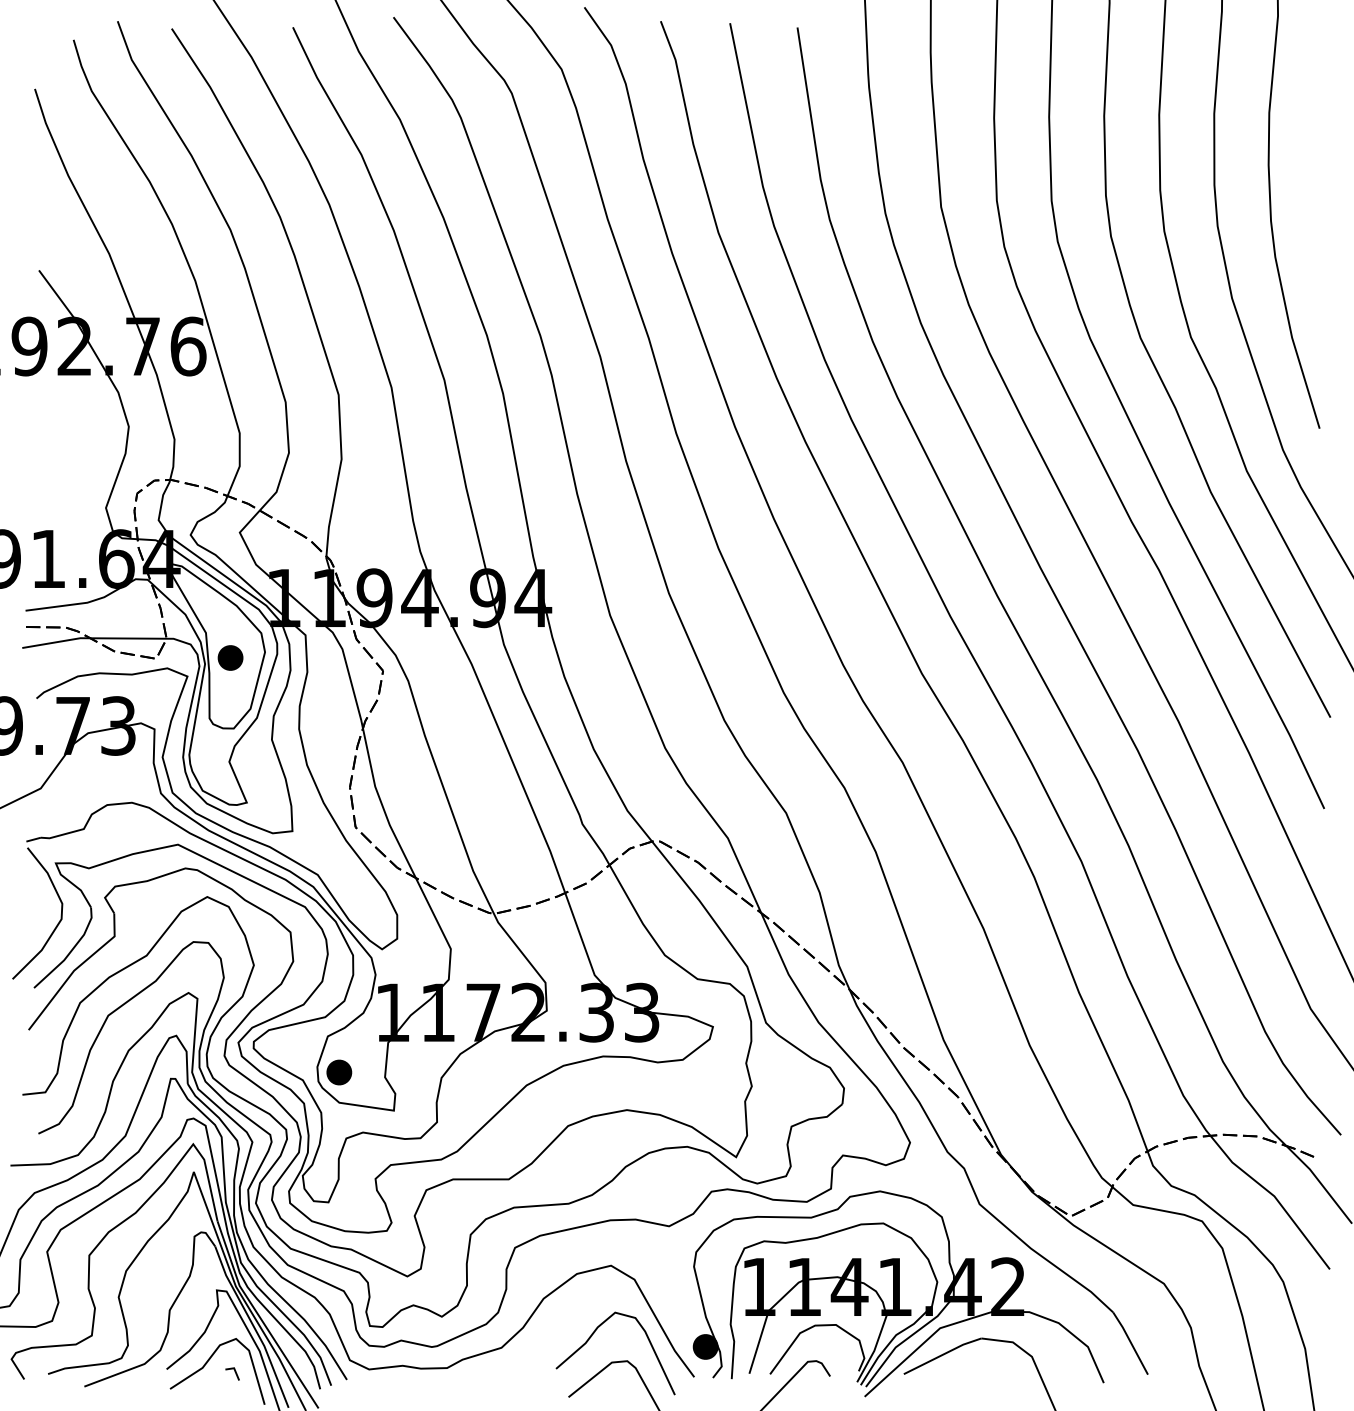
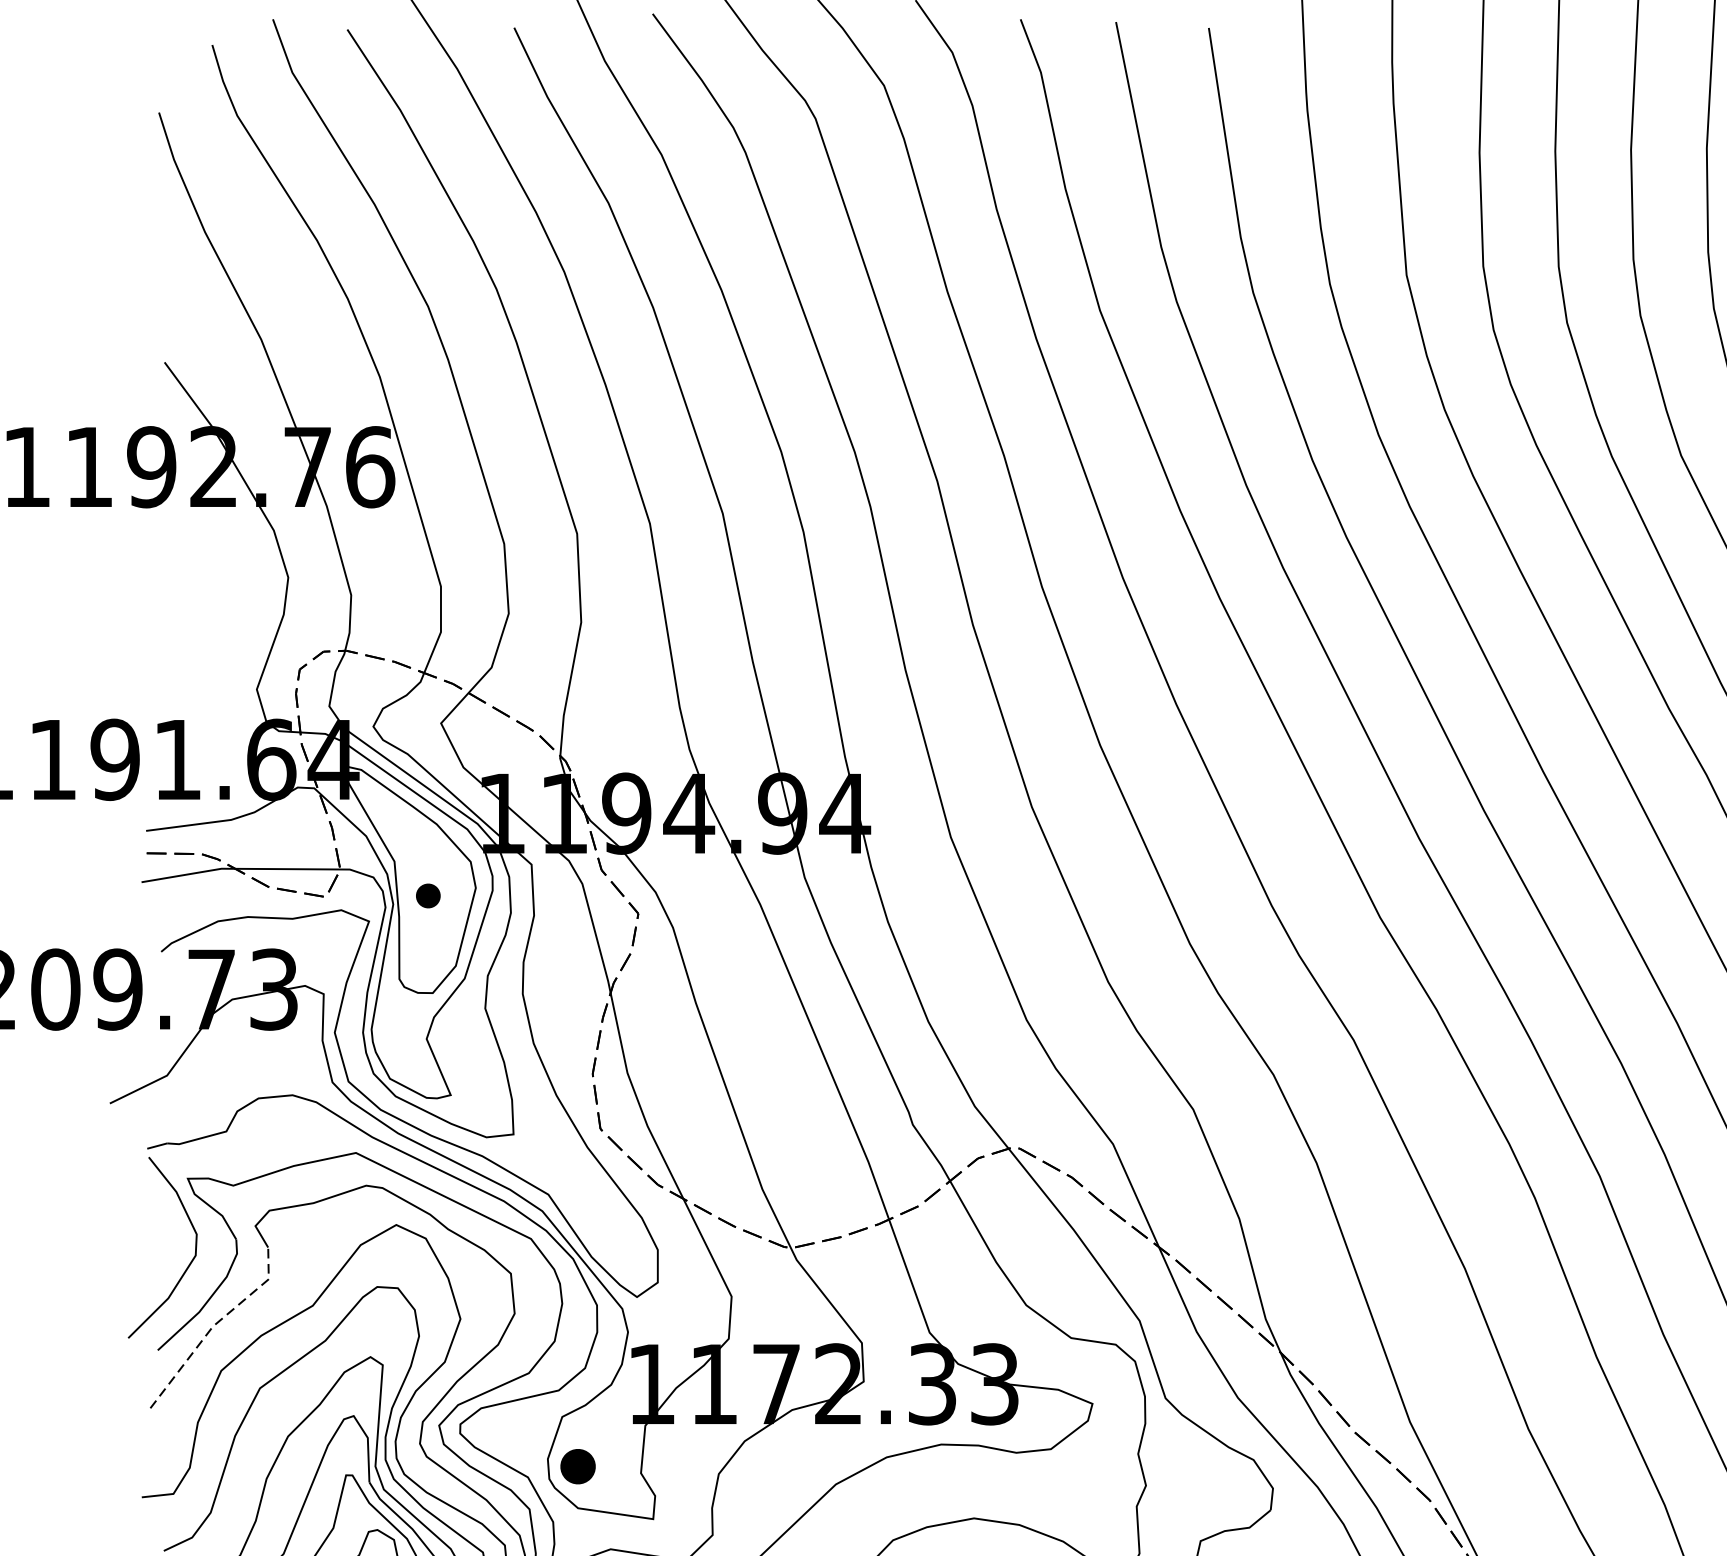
part: (230, 657) -> (428, 895), size x0.7
line: (75, 969) -> (214, 1324), solid -> dashed

